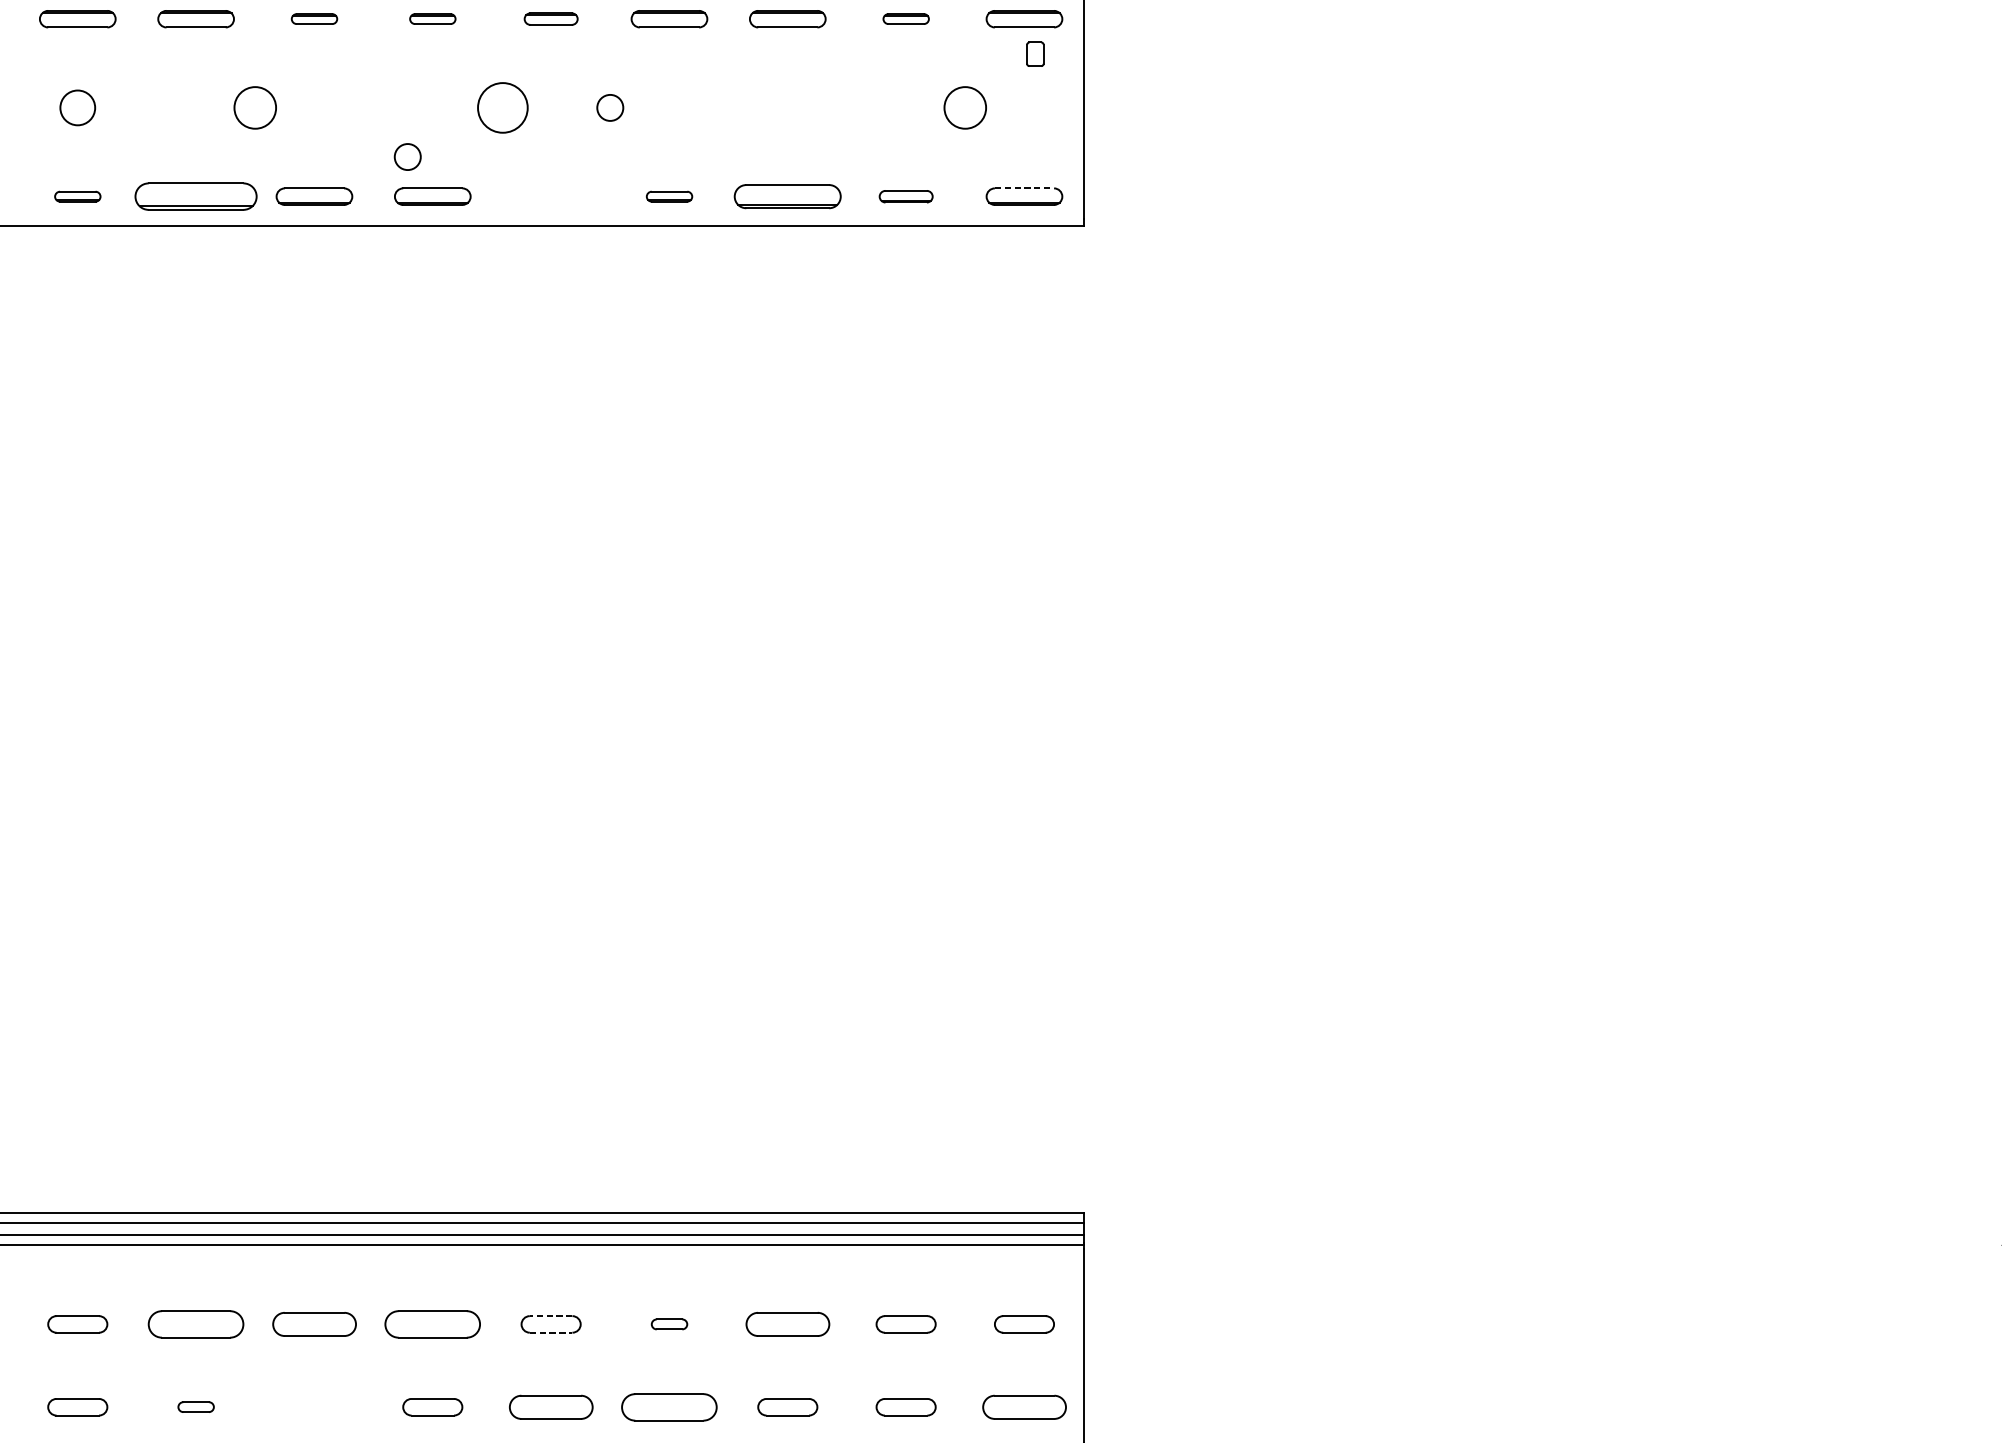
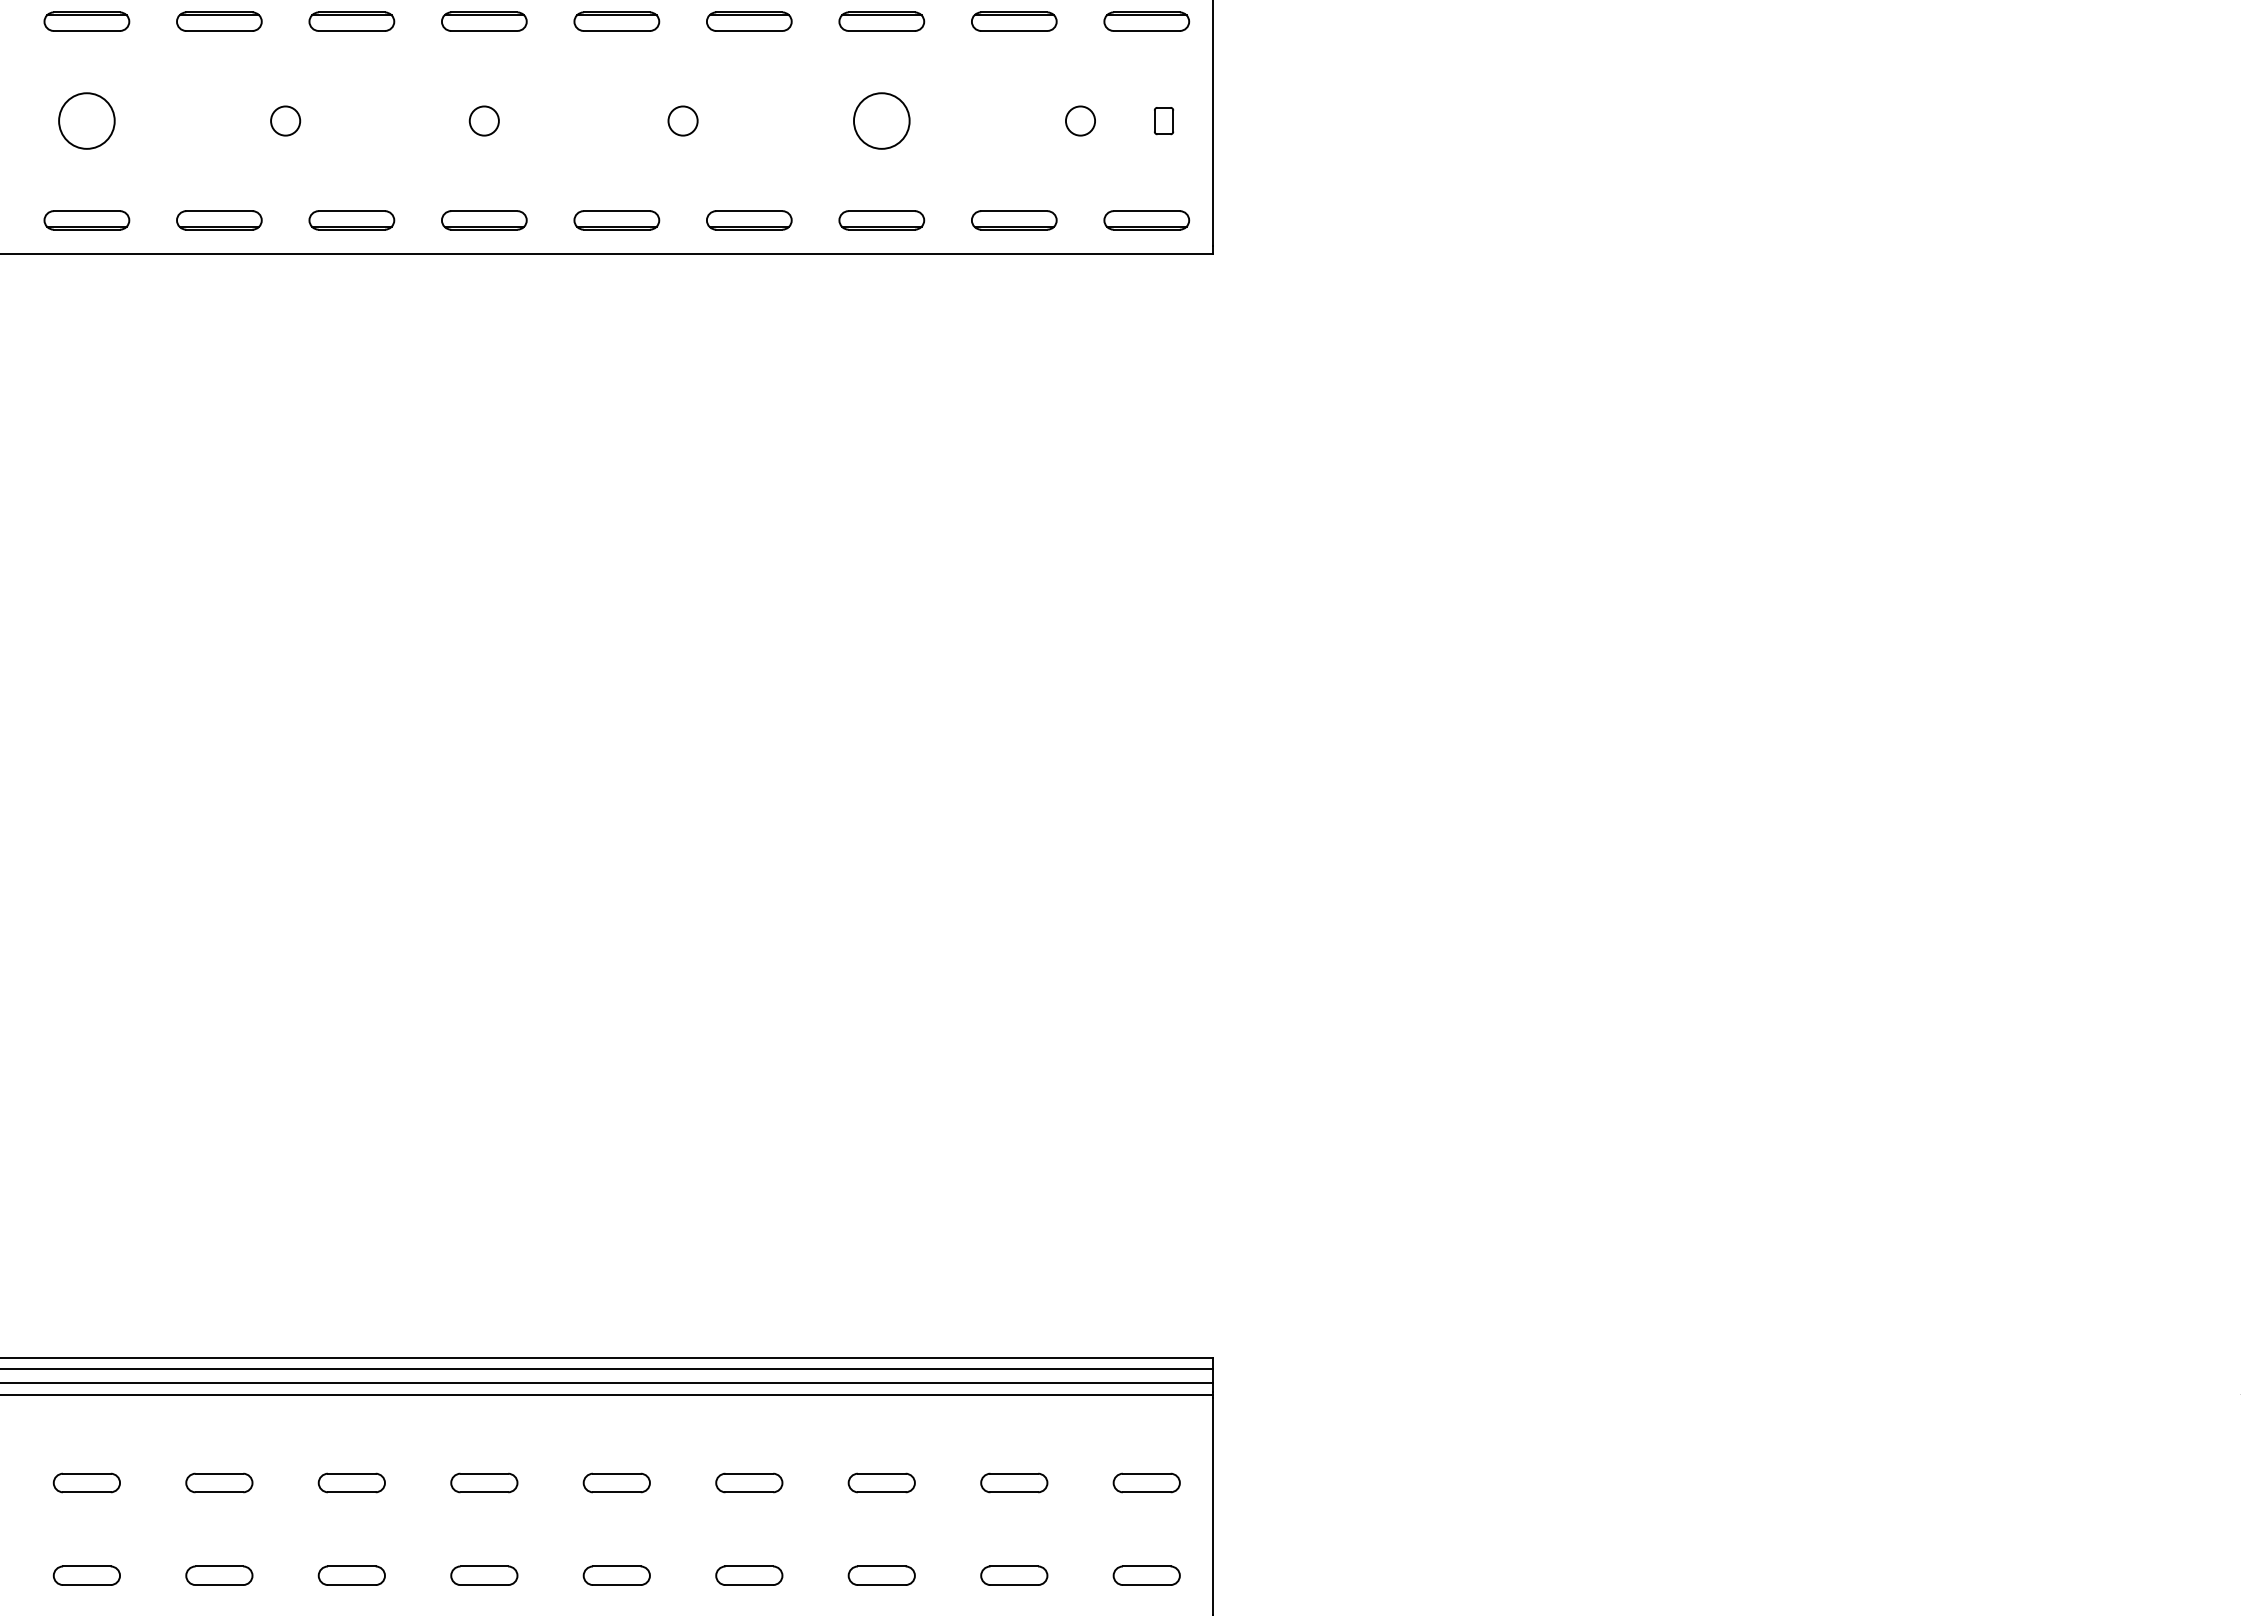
part: (314, 18) -> (351, 21), size x1.67
part: (432, 18) -> (484, 21), size x1.67
part: (550, 18) -> (616, 21), size x1.43
part: (906, 18) -> (1014, 21), size x1.67
part: (1035, 54) -> (1164, 121), moved
circle: (77, 107) -> (86, 120), size x1.43
circle: (255, 107) -> (285, 120), size x0.62
circle: (502, 107) -> (881, 120), moved
circle: (965, 107) -> (1080, 120), size x0.62
circle: (407, 156) -> (483, 120), moved
line: (1025, 188) -> (1147, 211), dashed -> solid
part: (77, 196) -> (86, 220), size x1.67
part: (196, 196) -> (219, 220), size x0.62
part: (550, 196) -> (616, 220), added
part: (669, 196) -> (749, 220), size x1.67
part: (787, 196) -> (881, 220), size x0.71
part: (906, 196) -> (1014, 220), size x1.43
line: (550, 1315) -> (616, 1473), dashed -> solid
part: (196, 1323) -> (219, 1482), size x0.62
part: (314, 1323) -> (351, 1482), size x0.71
part: (432, 1323) -> (484, 1482), size x0.62
part: (669, 1323) -> (749, 1482), size x1.67
part: (787, 1323) -> (881, 1482), size x0.71
line: (550, 1332) -> (616, 1492), dashed -> solid
part: (196, 1407) -> (219, 1575), size x1.67
part: (314, 1407) -> (351, 1575), added
part: (550, 1407) -> (616, 1575), size x0.71
part: (669, 1407) -> (749, 1575), size x0.62
part: (1024, 1407) -> (1146, 1575), size x0.71

